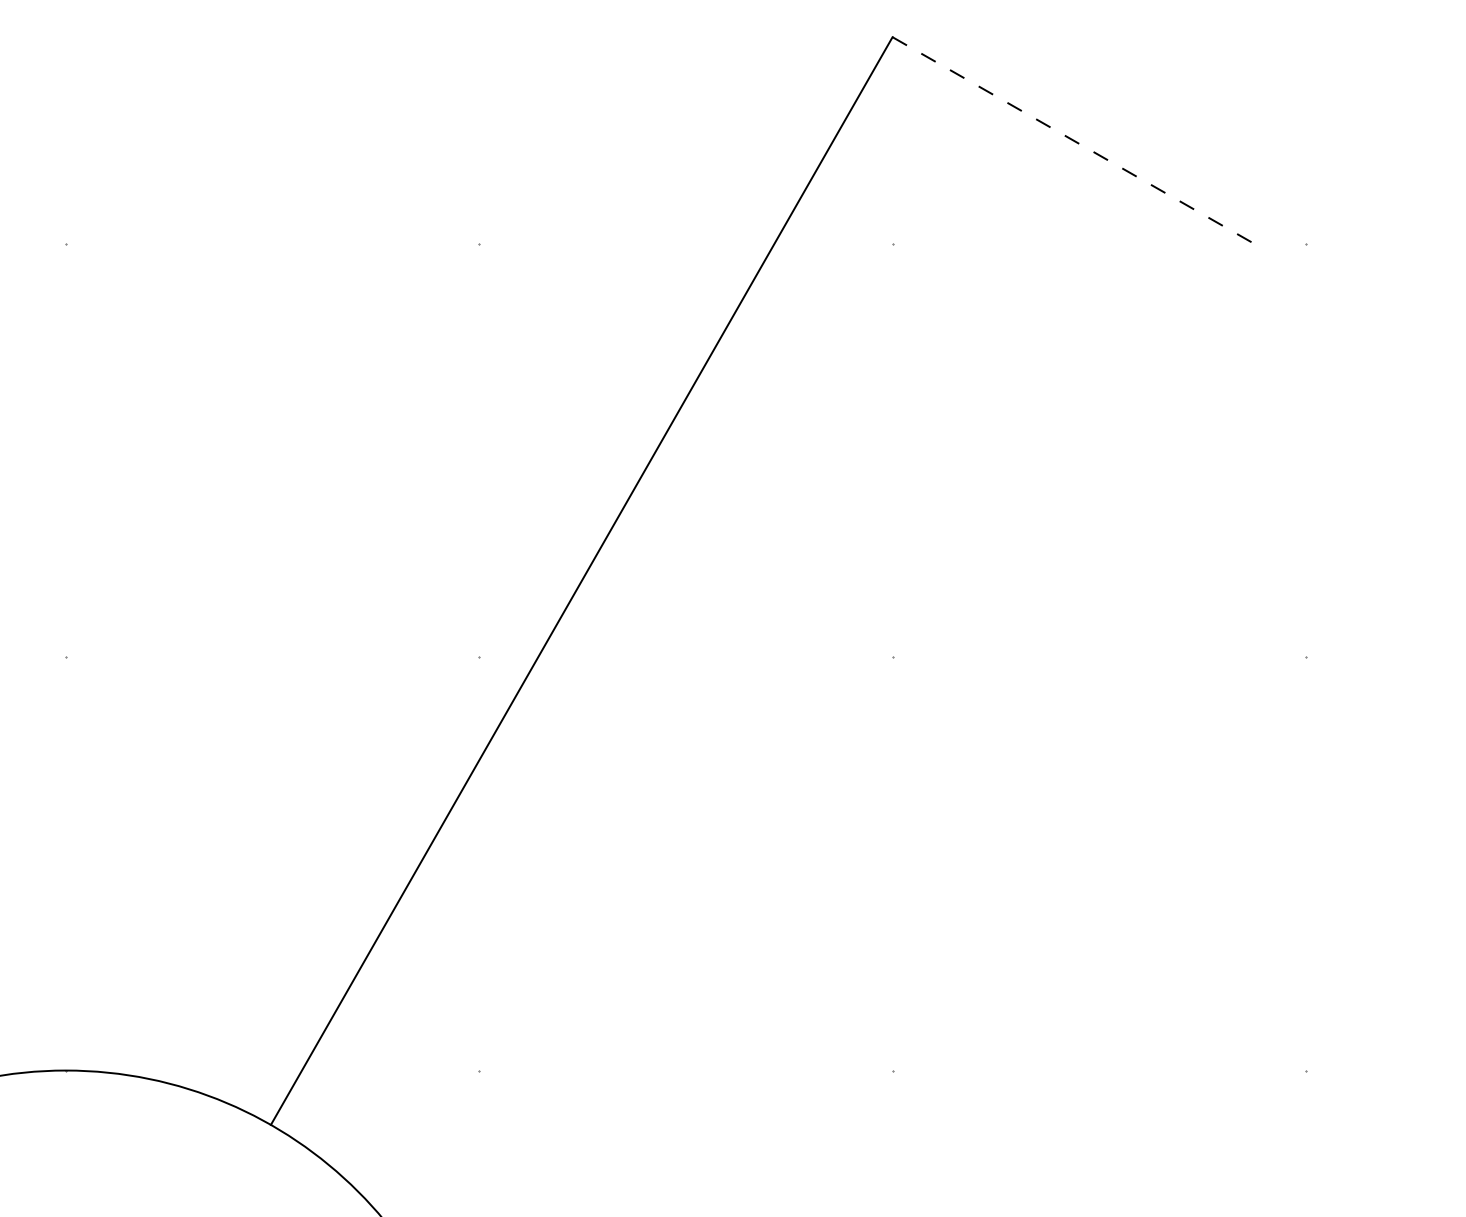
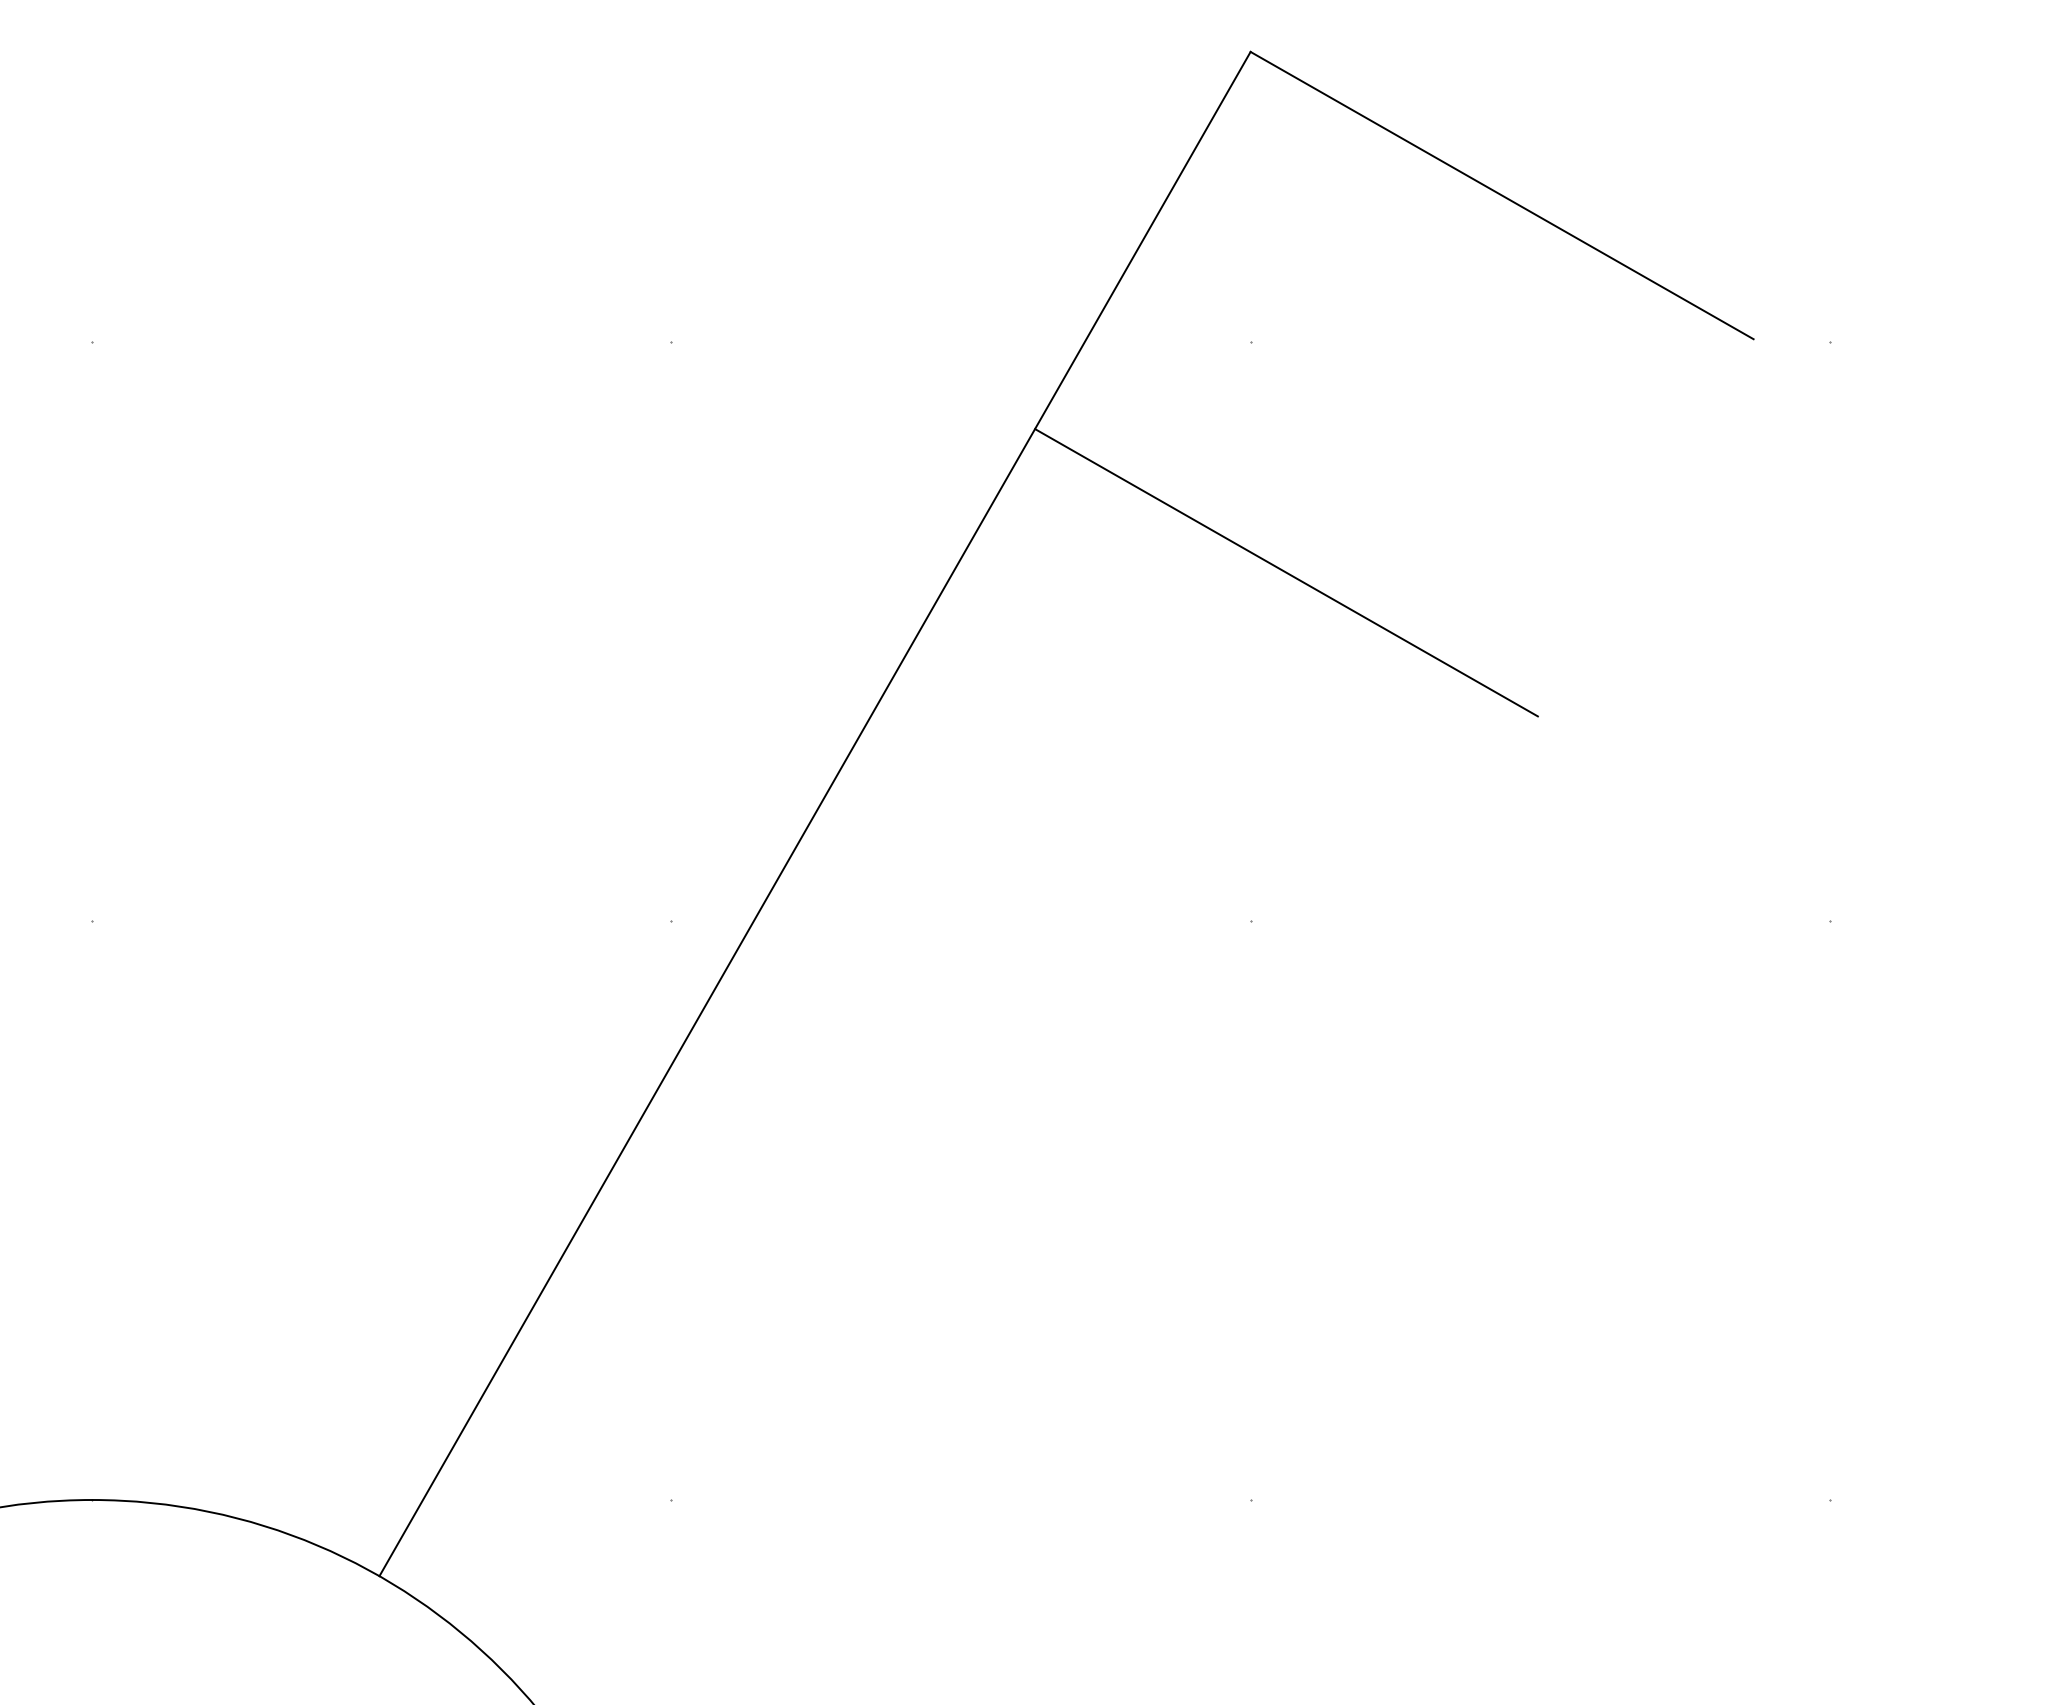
line: (1072, 139) -> (1502, 195), dashed -> solid
line: (918, 408) -> (1286, 572), added

